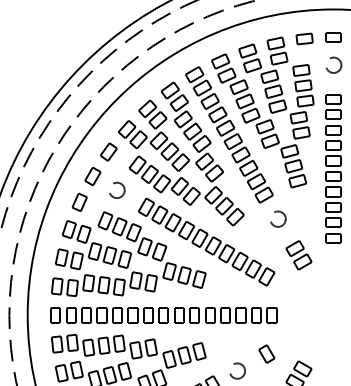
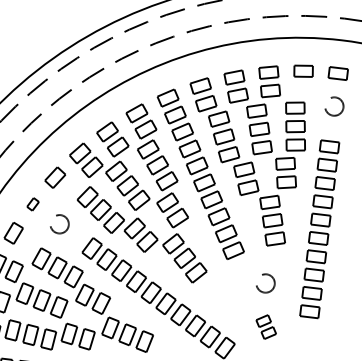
part: (92, 176) -> (32, 204), size x0.6
circle: (278, 218) -> (266, 282), moved
part: (298, 255) -> (265, 327), size x0.7

